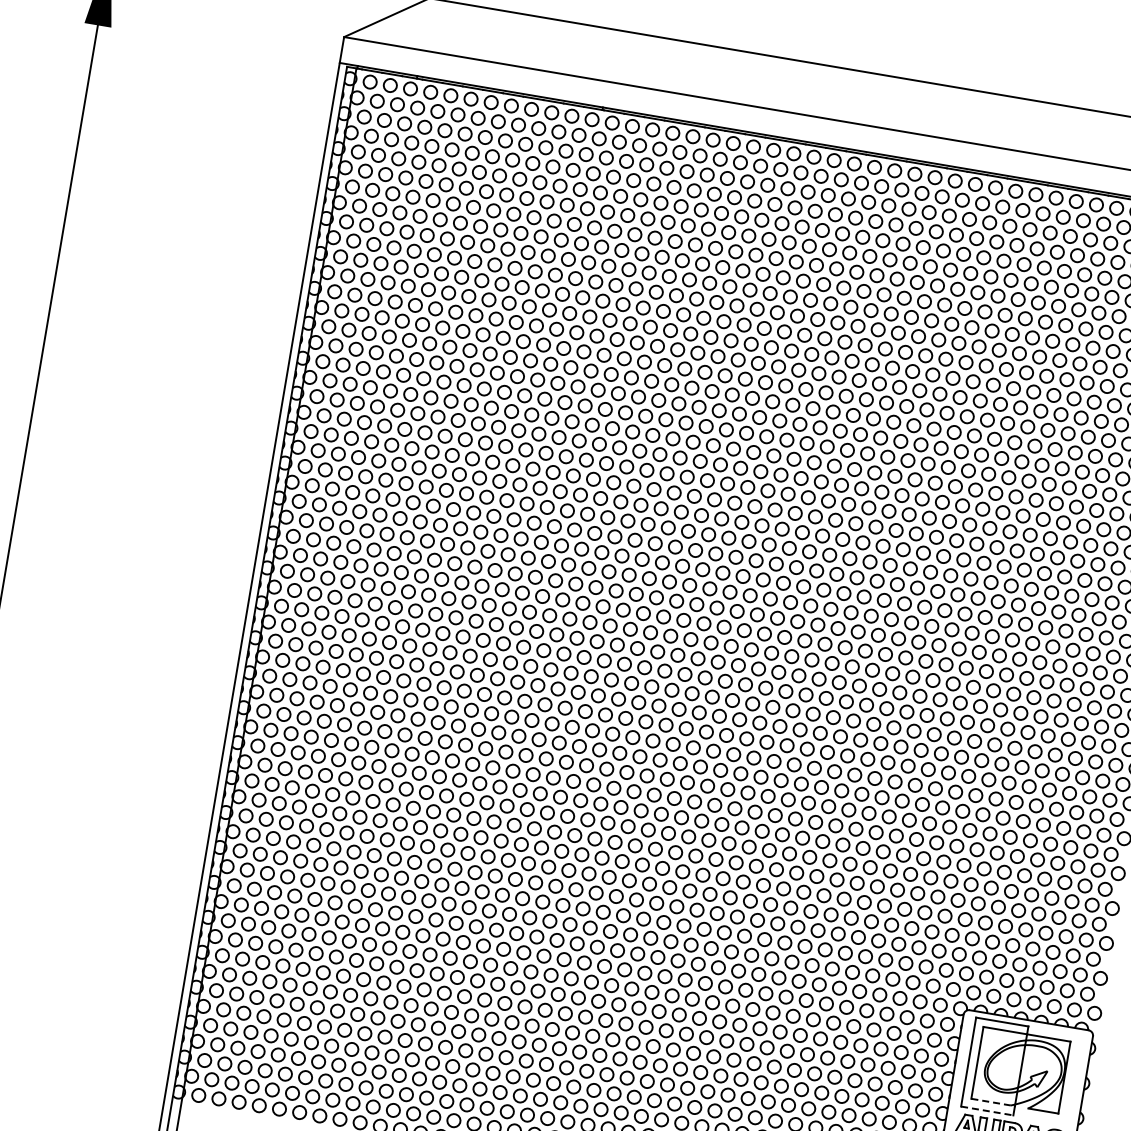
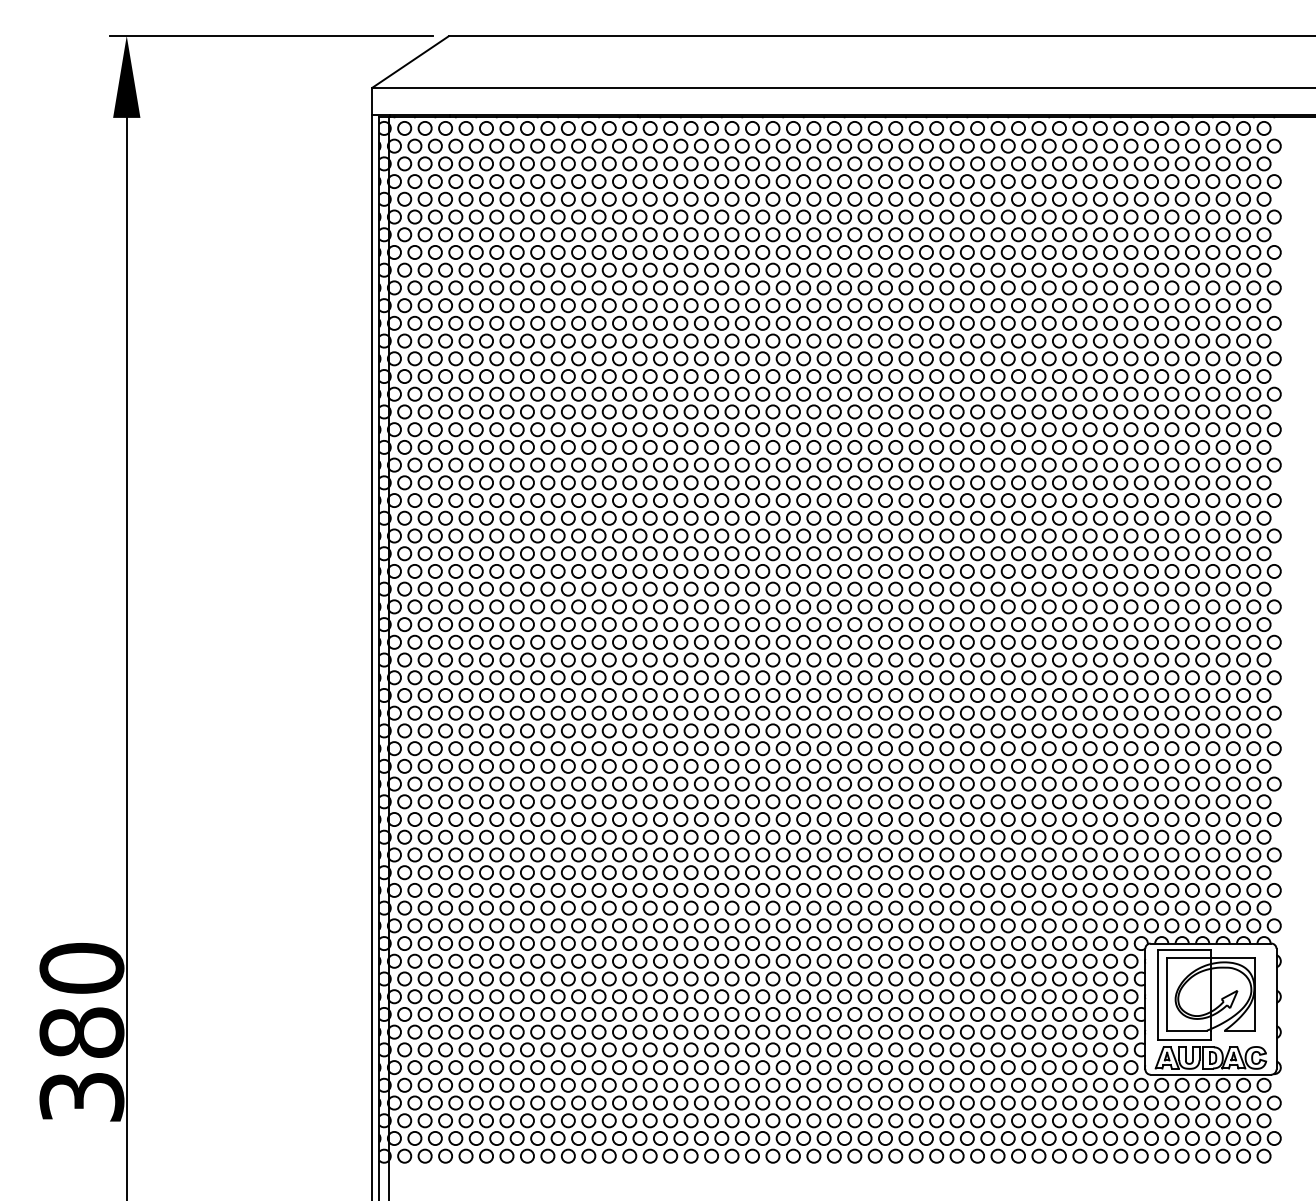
line: (990, 1101) -> (1186, 1030), dashed -> solid
line: (987, 1110) -> (1184, 1039), dashed -> solid

